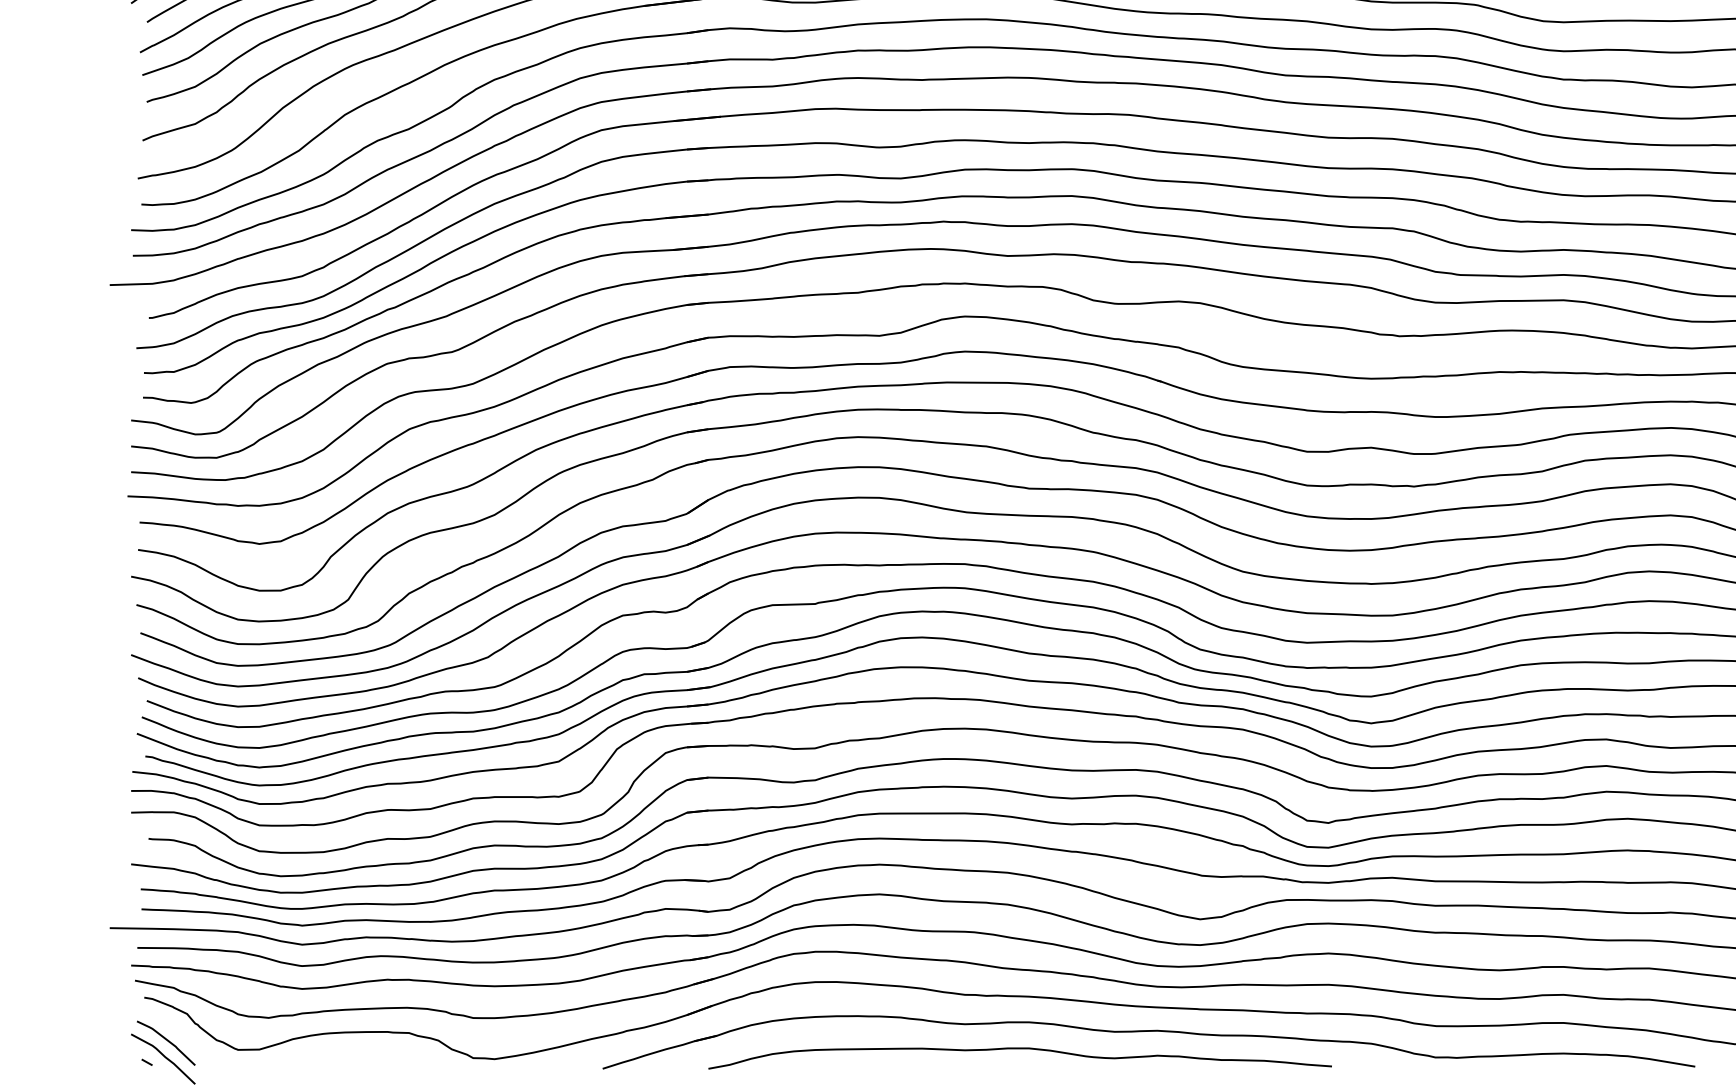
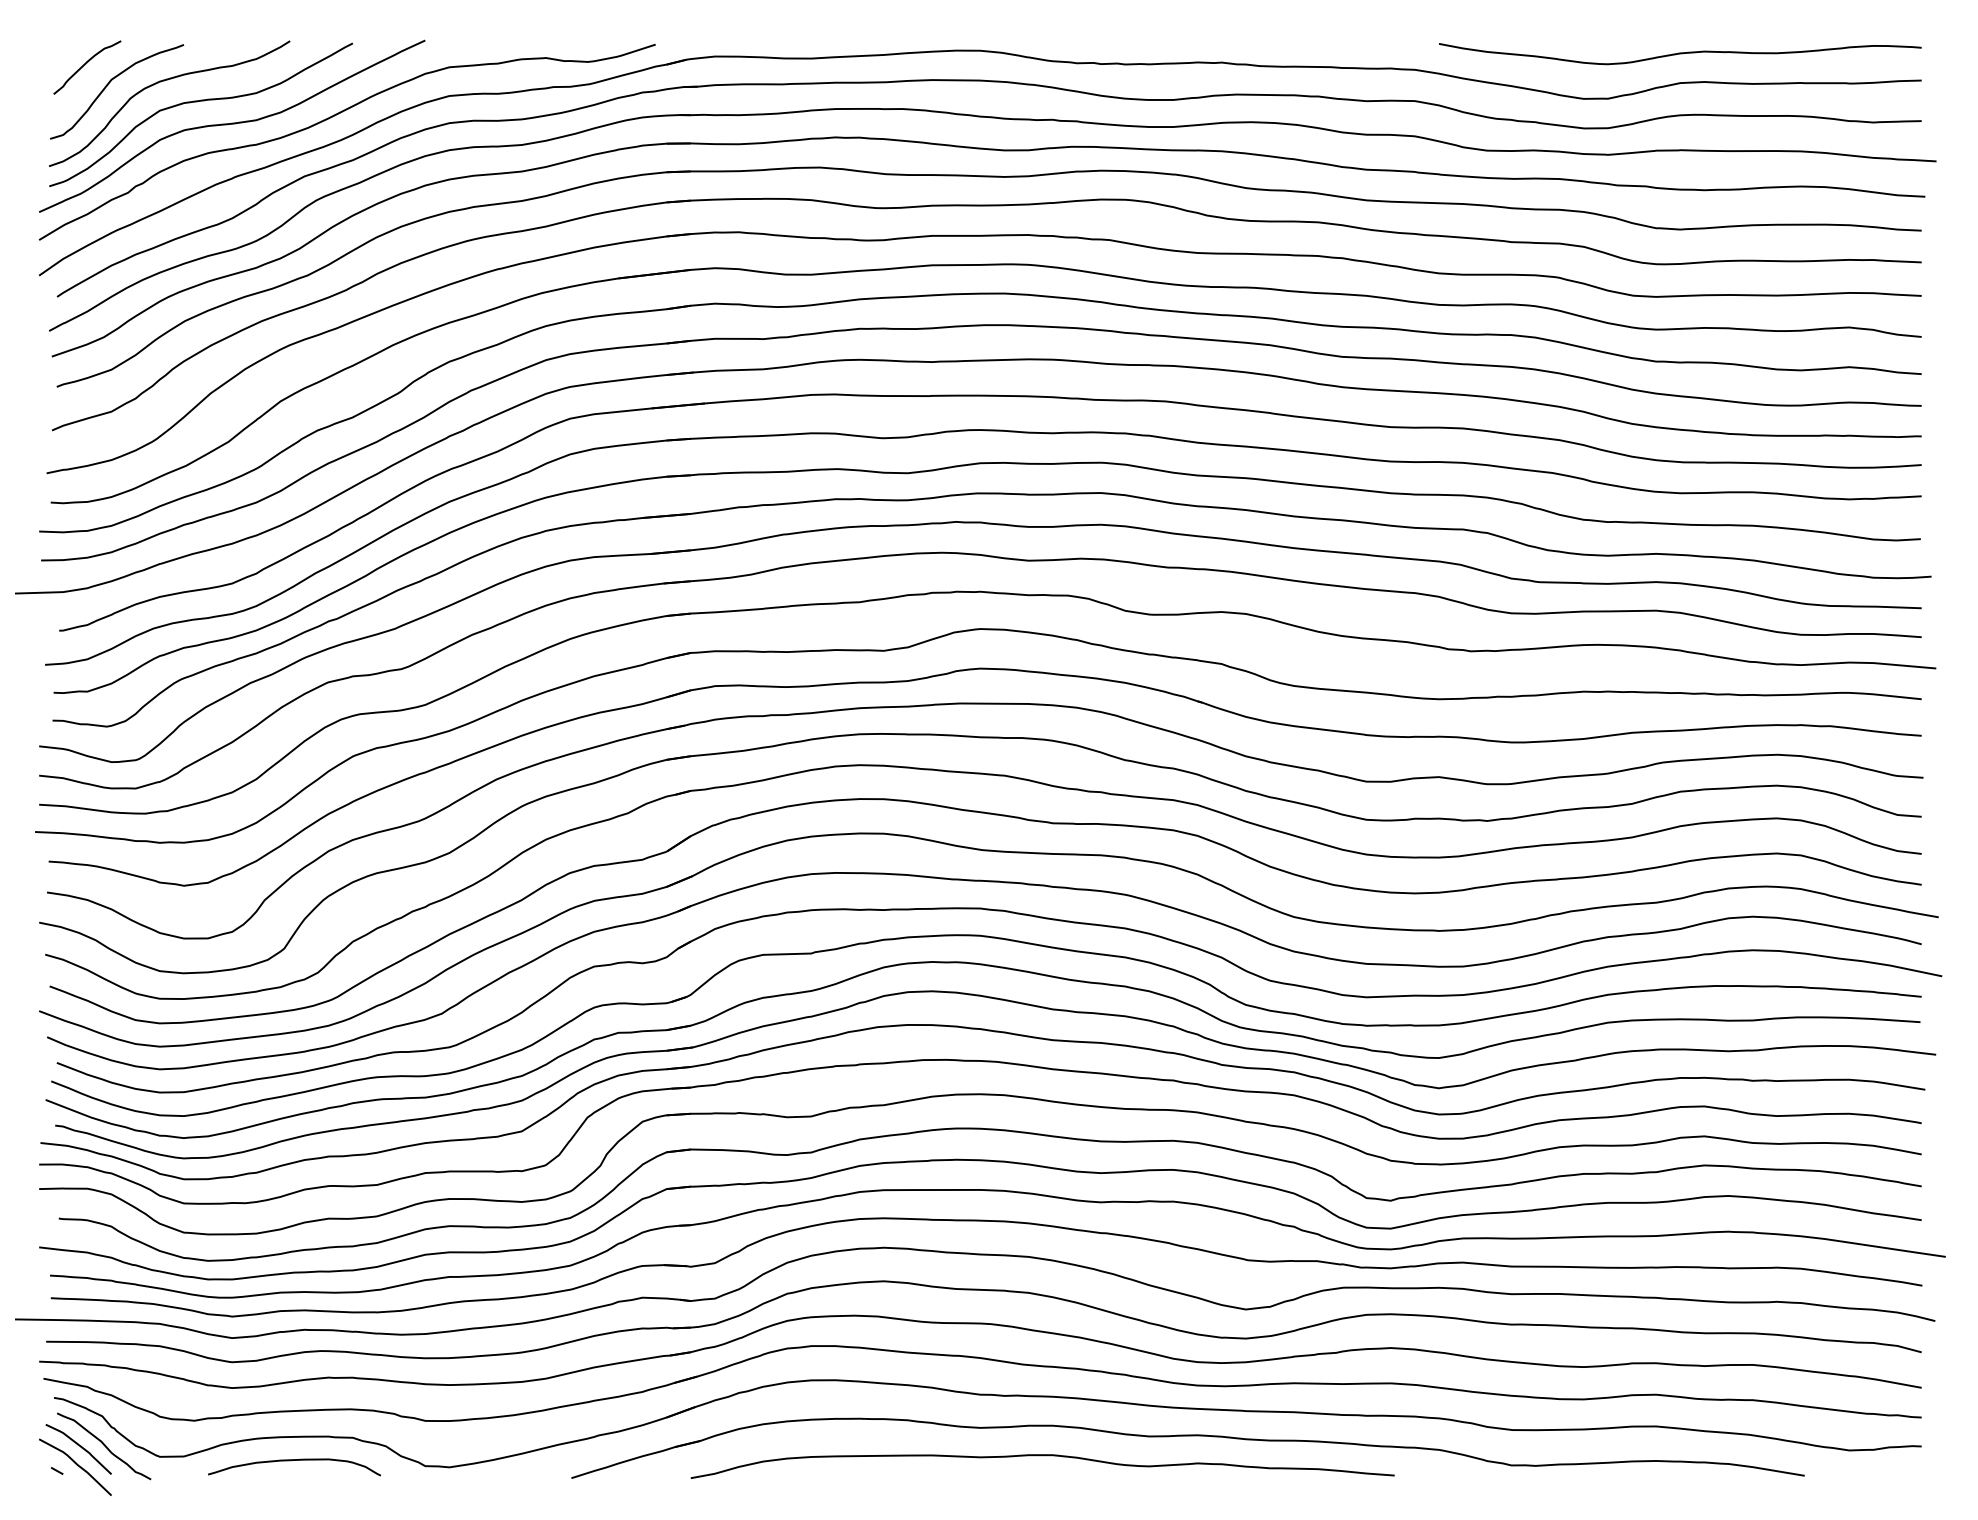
curve: (189, 1040) -> (104, 1446), added
curve: (354, 1054) -> (291, 1461), added

